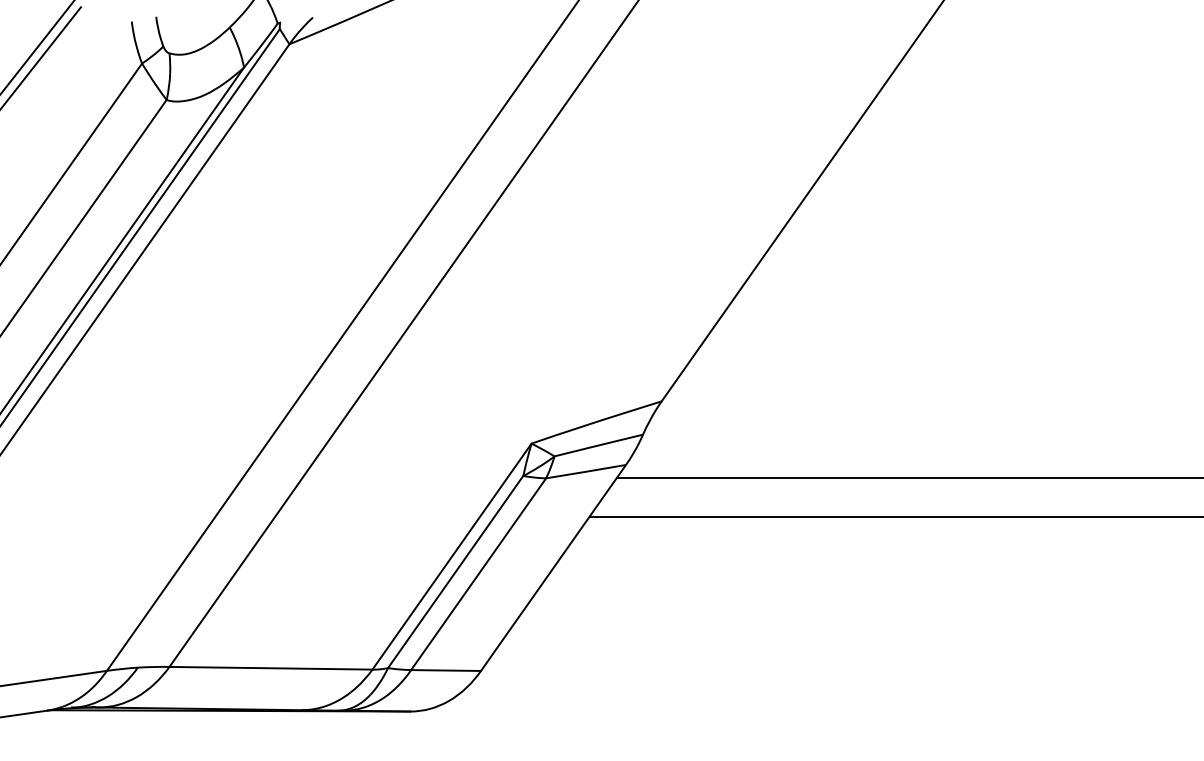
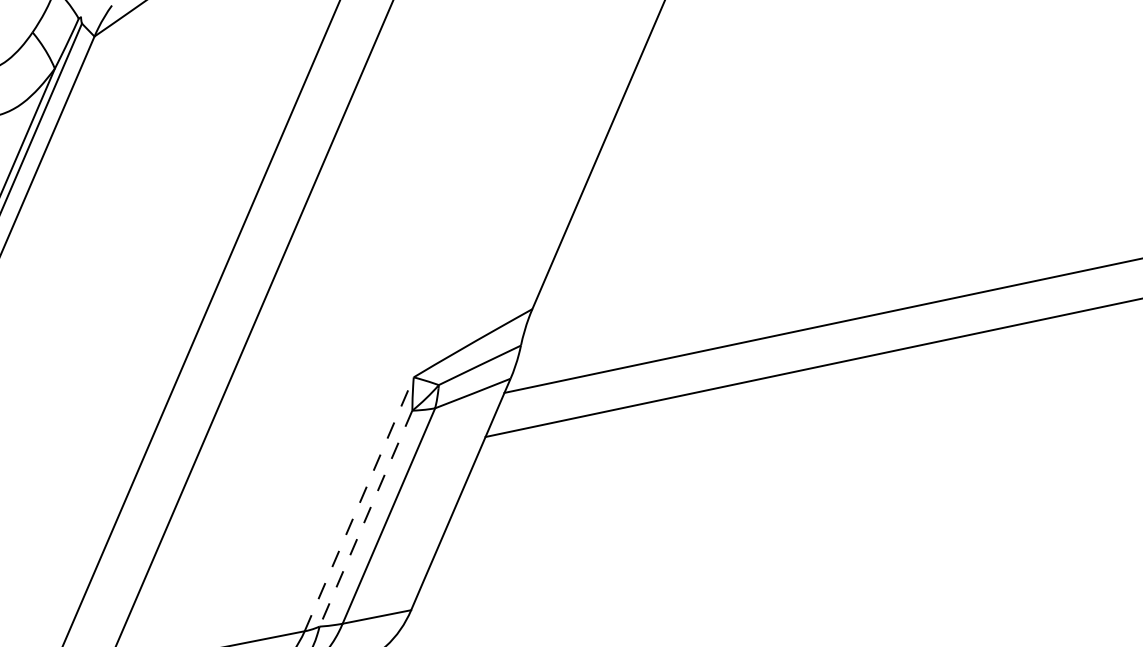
line: (452, 556) -> (359, 504), solid -> dashed
line: (455, 572) -> (365, 519), solid -> dashed

